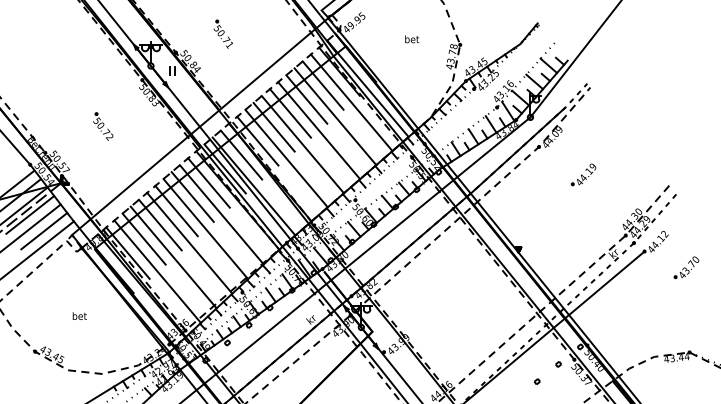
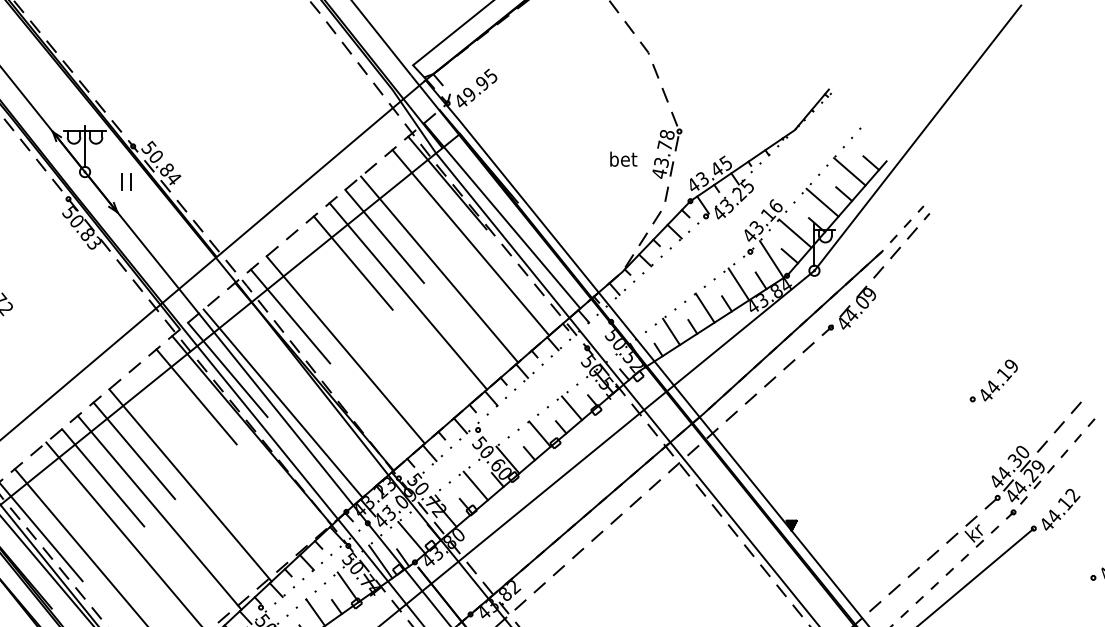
part: (222, 33) -> (222, 109), removed
text: (412, 39) -> (624, 159), moved
line: (322, 85) -> (414, 209), removed
line: (273, 126) -> (320, 288), removed
line: (302, 144) -> (376, 322), removed
line: (241, 154) -> (259, 342), removed
part: (583, 174) -> (993, 380), moved
line: (192, 196) -> (164, 422), removed
line: (221, 214) -> (220, 457), removed
line: (143, 238) -> (70, 503), removed

